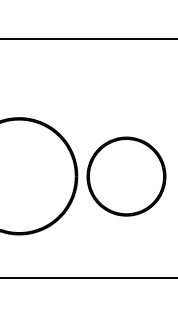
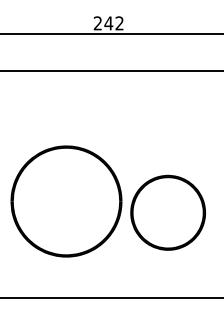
part: (125, 176) -> (167, 212), moved

